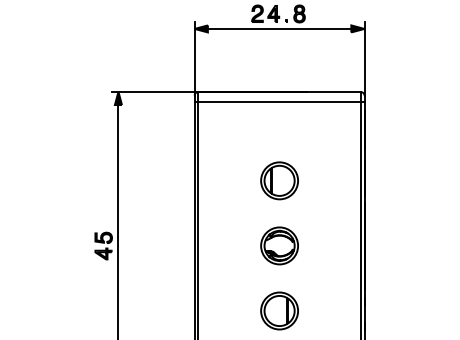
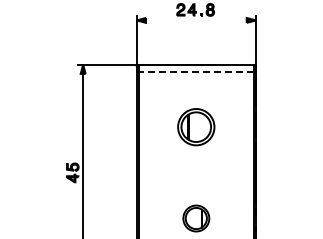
line: (278, 29) -> (195, 20), removed
line: (278, 103) -> (195, 72), solid -> dashed
part: (279, 179) -> (196, 126), size x1.4
part: (279, 245) -> (196, 172), removed

